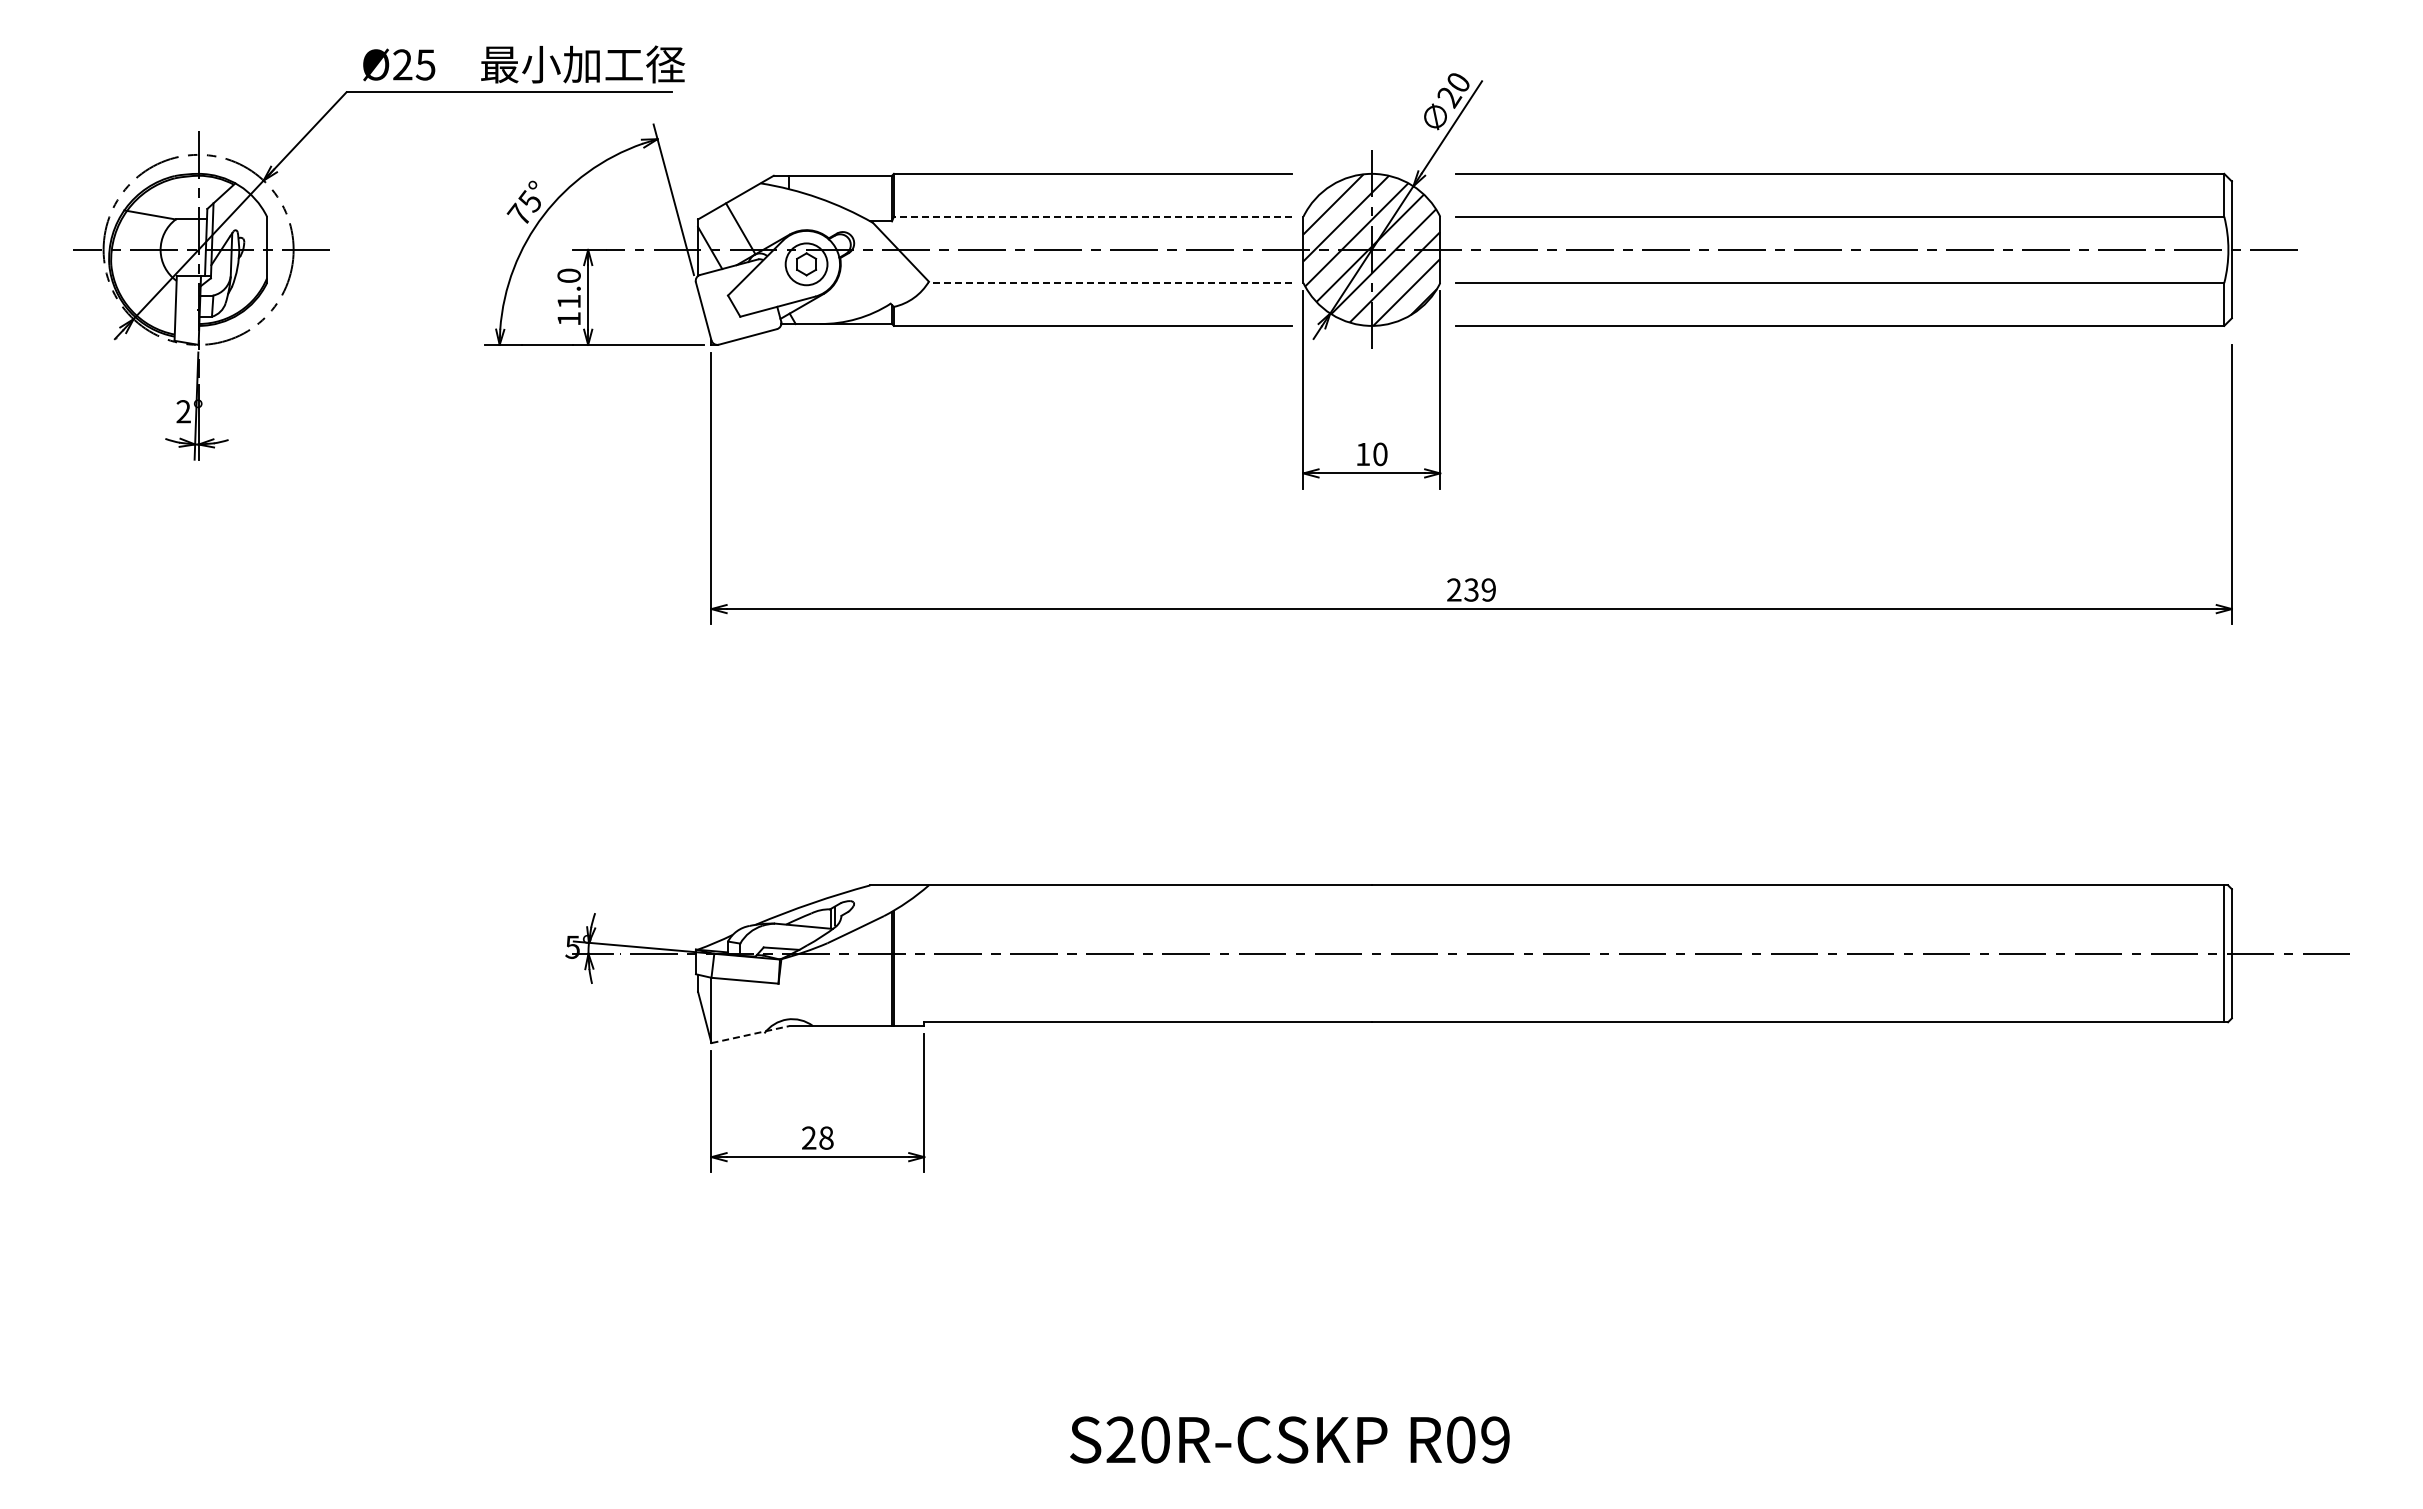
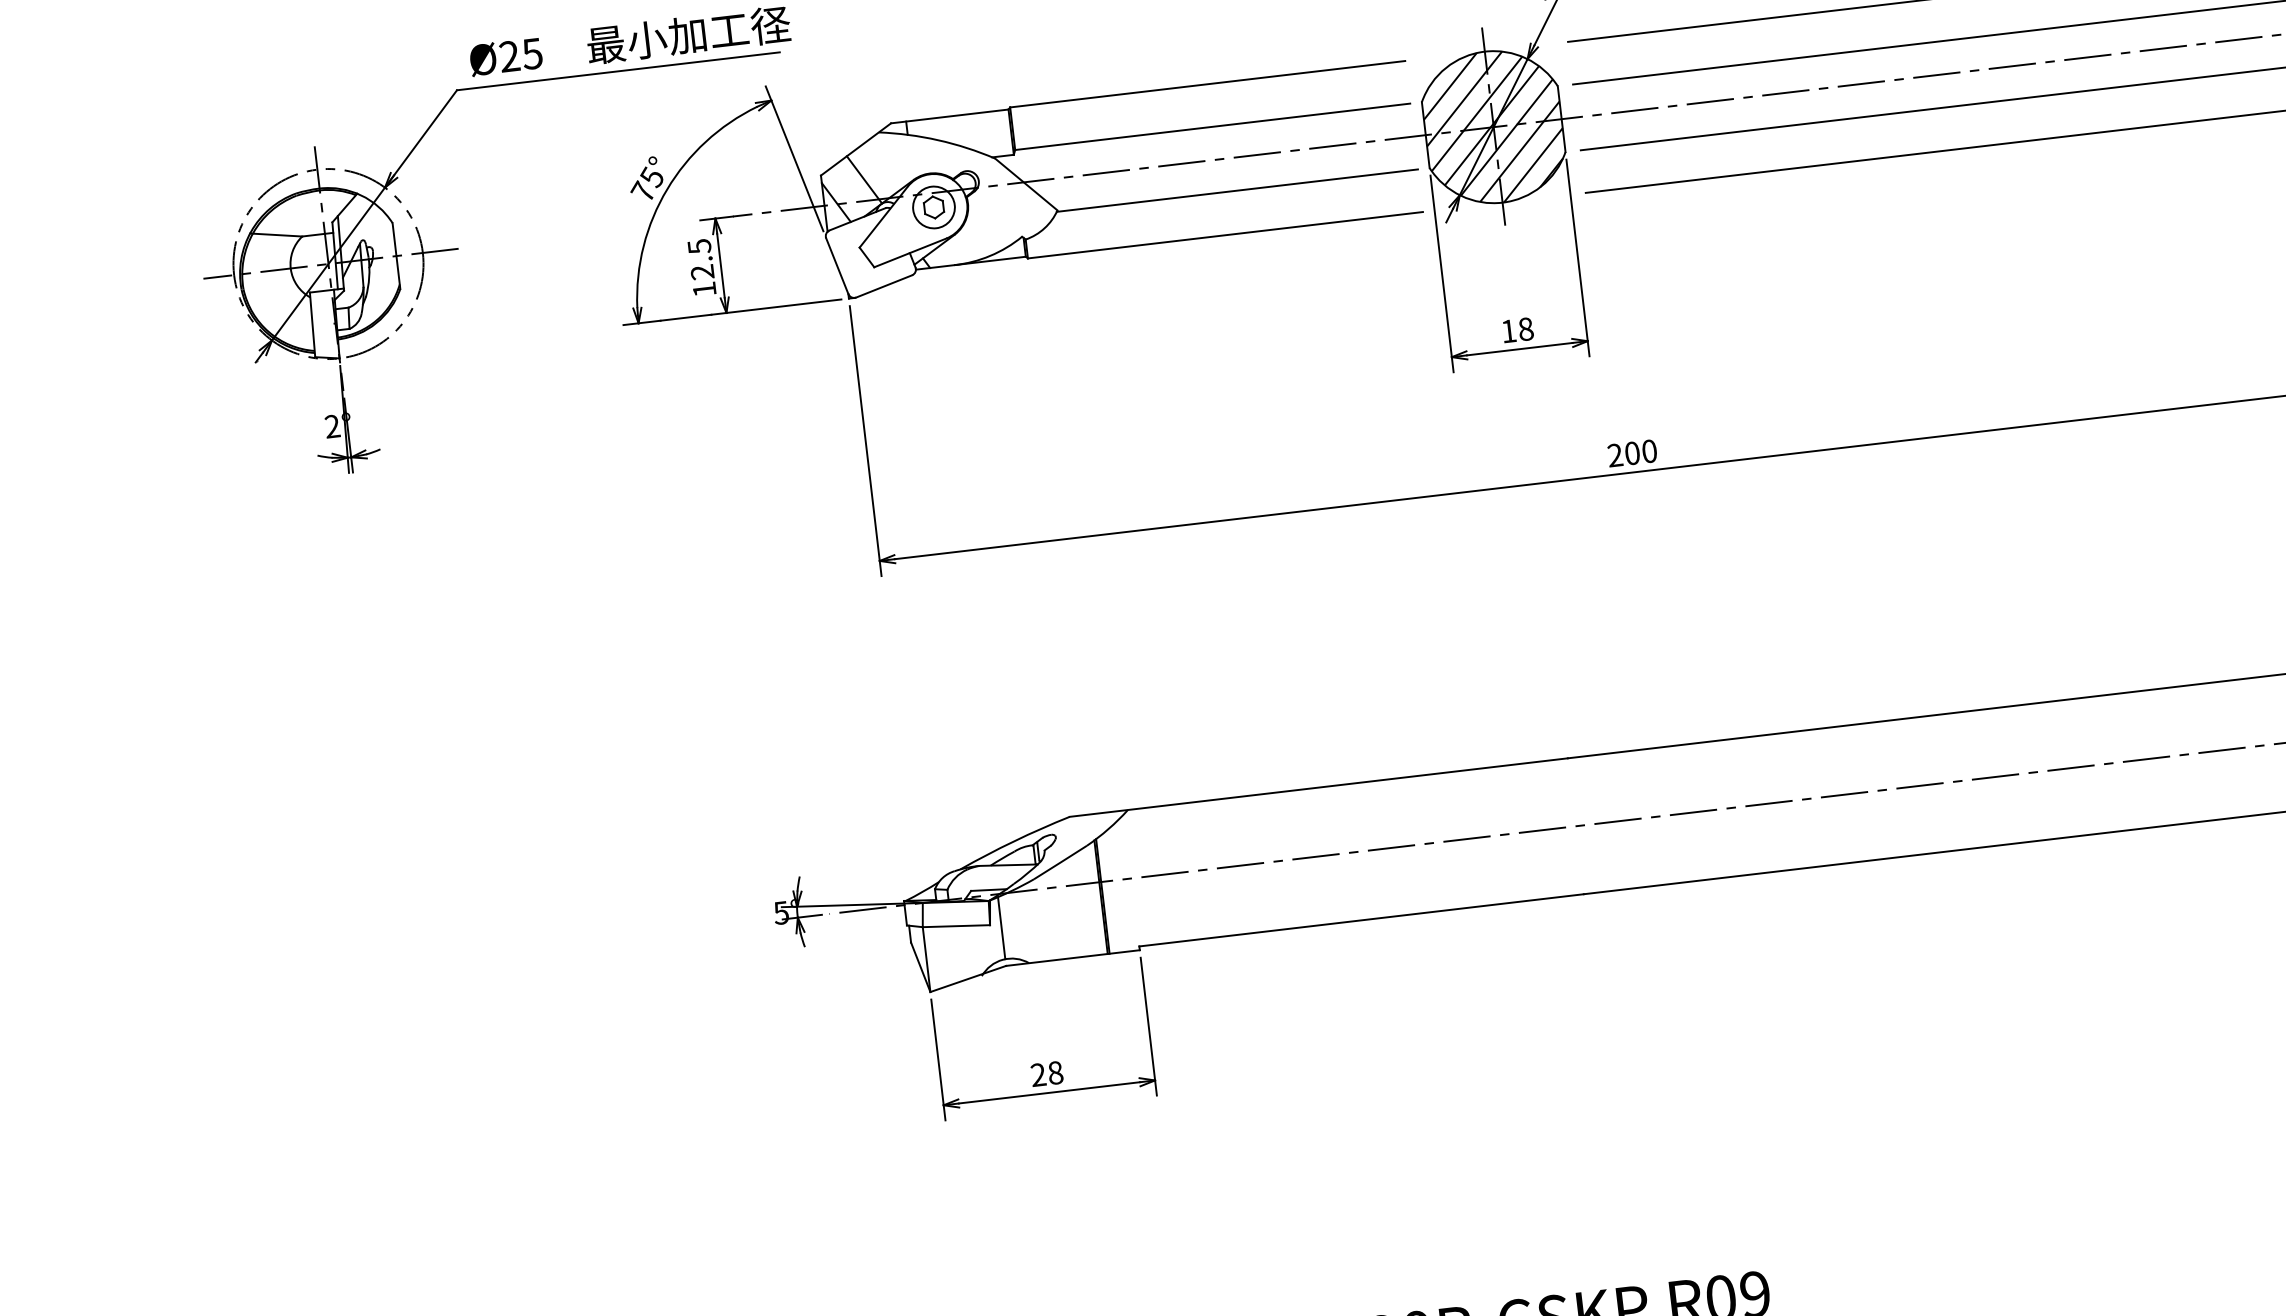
line: (1092, 216) -> (1212, 126), dashed -> solid
line: (1109, 283) -> (1237, 191), dashed -> solid
text: (568, 288) -> (700, 259), 11.0 -> 12.5
text: (1380, 454) -> (1526, 329), 10 -> 18
text: (1479, 589) -> (1640, 451), 239 -> 200
line: (789, 987) -> (1001, 927), added
line: (751, 1034) -> (969, 978), dashed -> solid

